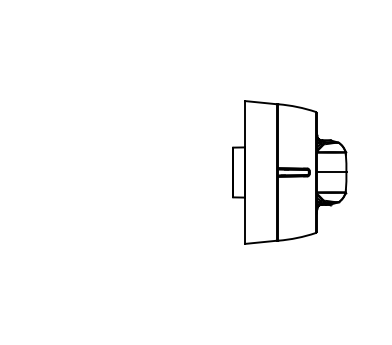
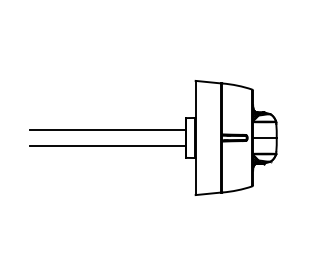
line: (135, 163) -> (108, 130), added
line: (135, 181) -> (108, 145), added

